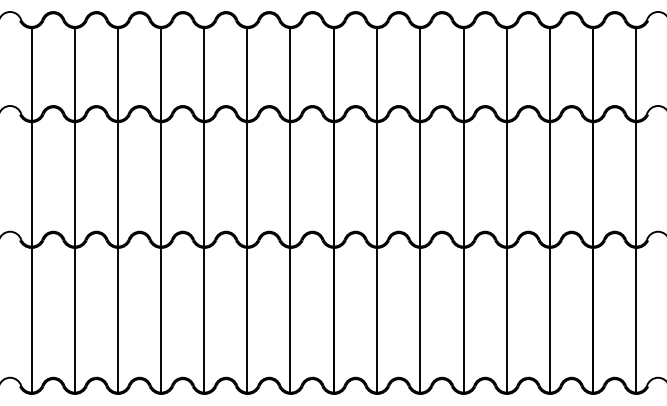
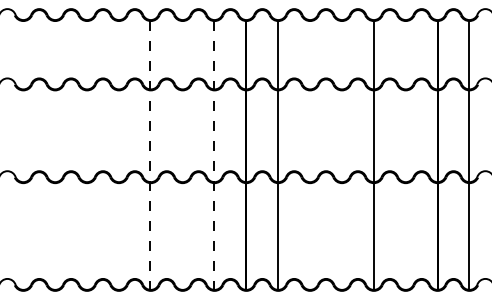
line: (31, 210) -> (23, 155), removed
line: (74, 210) -> (54, 155), removed
line: (117, 210) -> (86, 155), removed
line: (161, 210) -> (119, 155), removed
line: (204, 210) -> (150, 155), solid -> dashed
line: (247, 210) -> (182, 155), removed
line: (290, 210) -> (214, 155), solid -> dashed
line: (420, 210) -> (310, 155), removed
line: (463, 210) -> (341, 155), removed
line: (549, 210) -> (405, 155), removed

